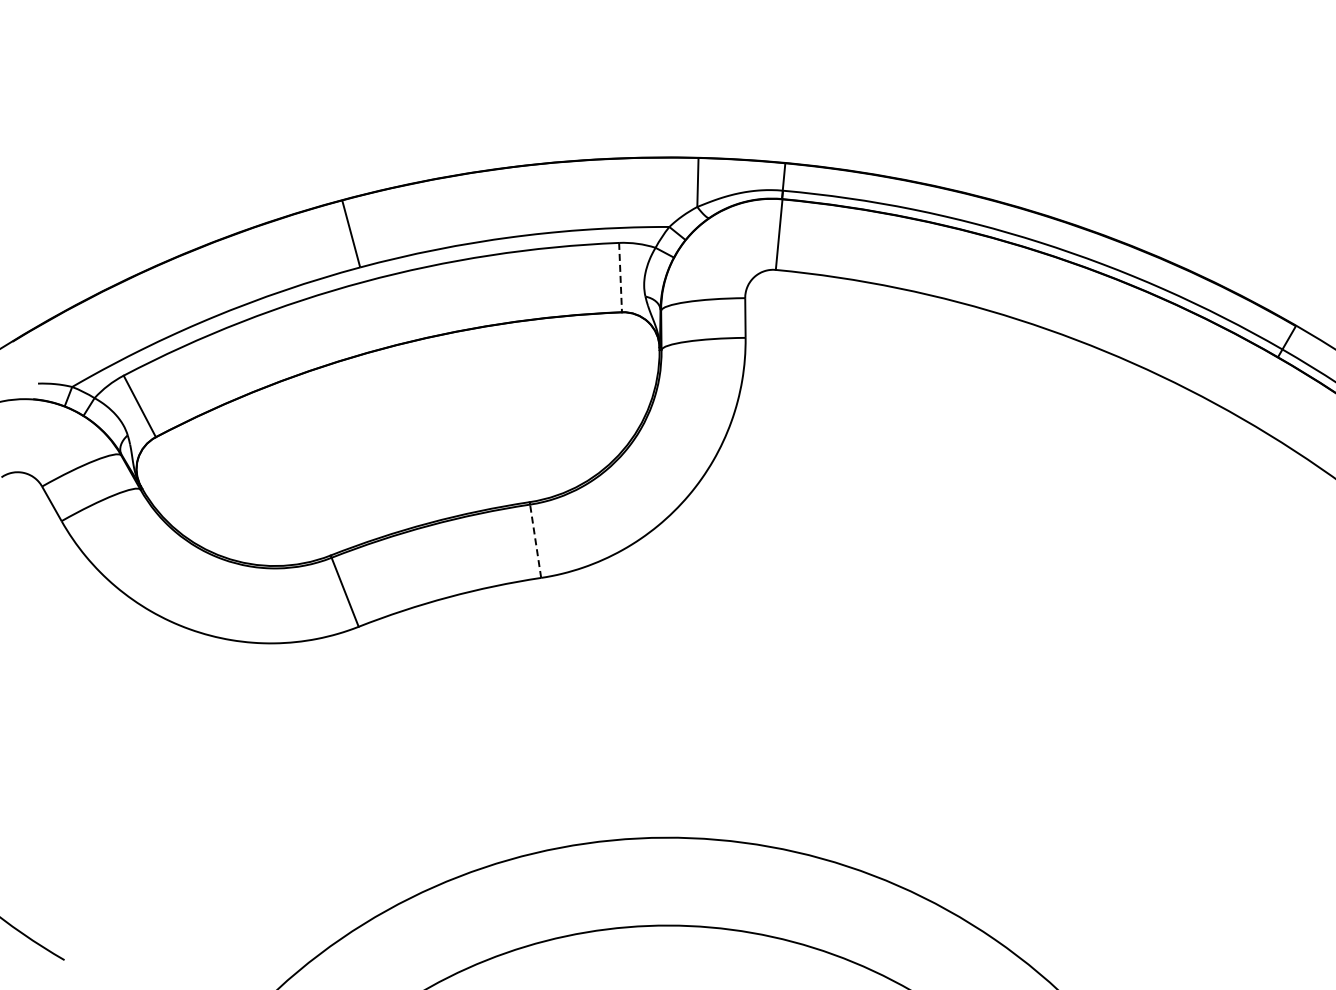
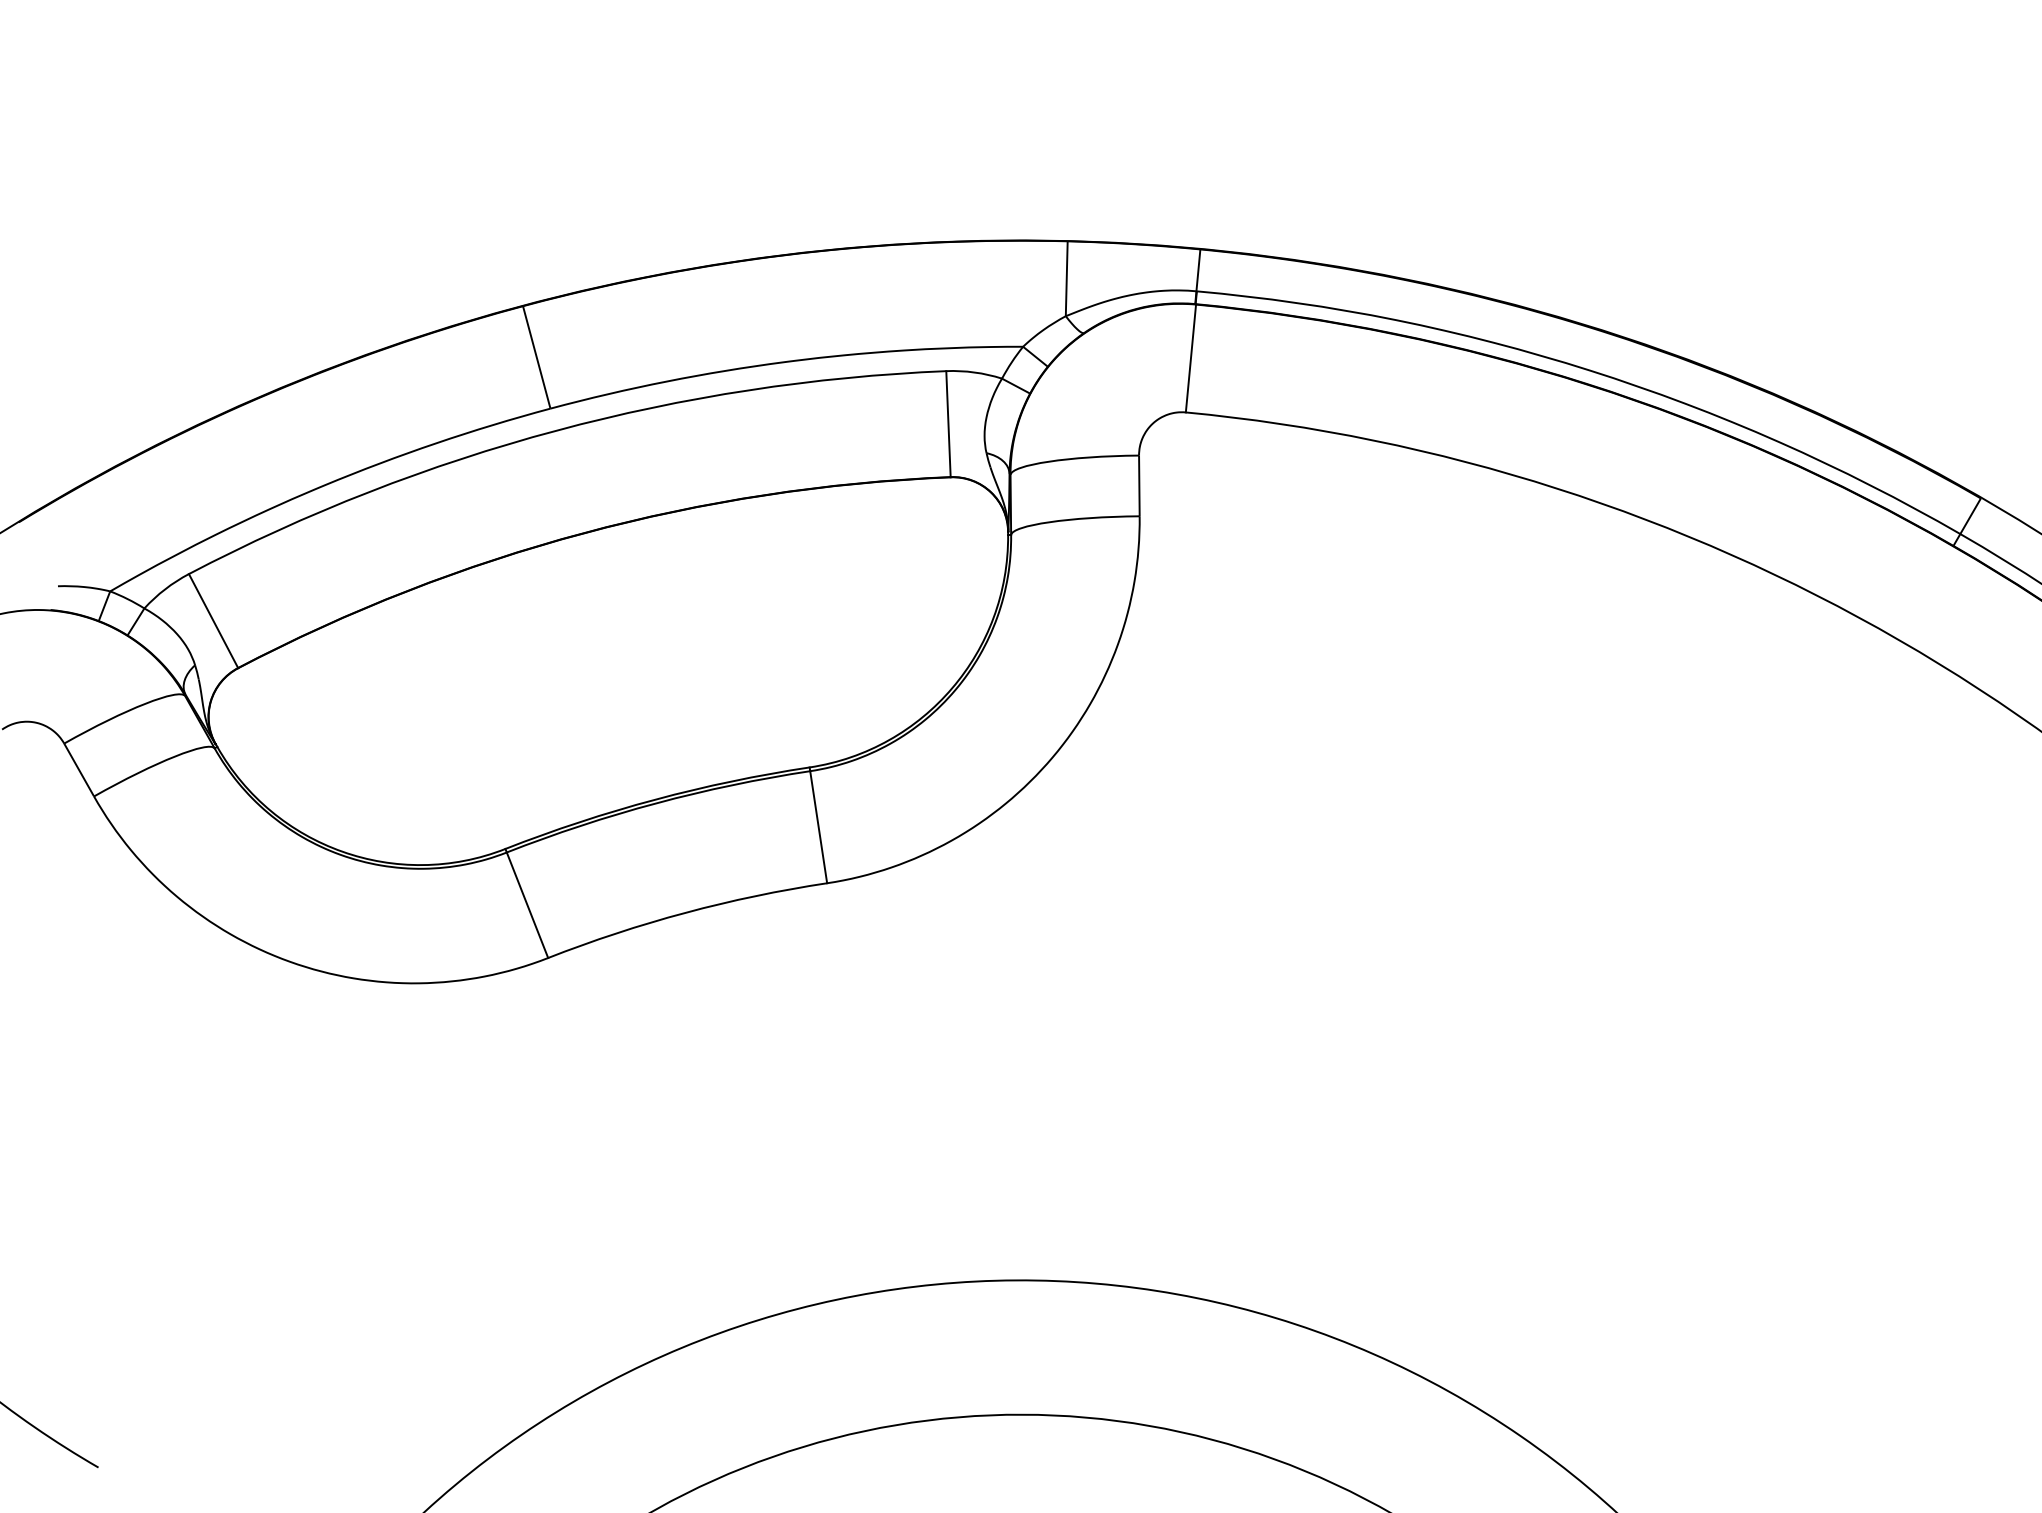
line: (620, 277) -> (948, 424), dashed -> solid
line: (535, 540) -> (818, 826), dashed -> solid

